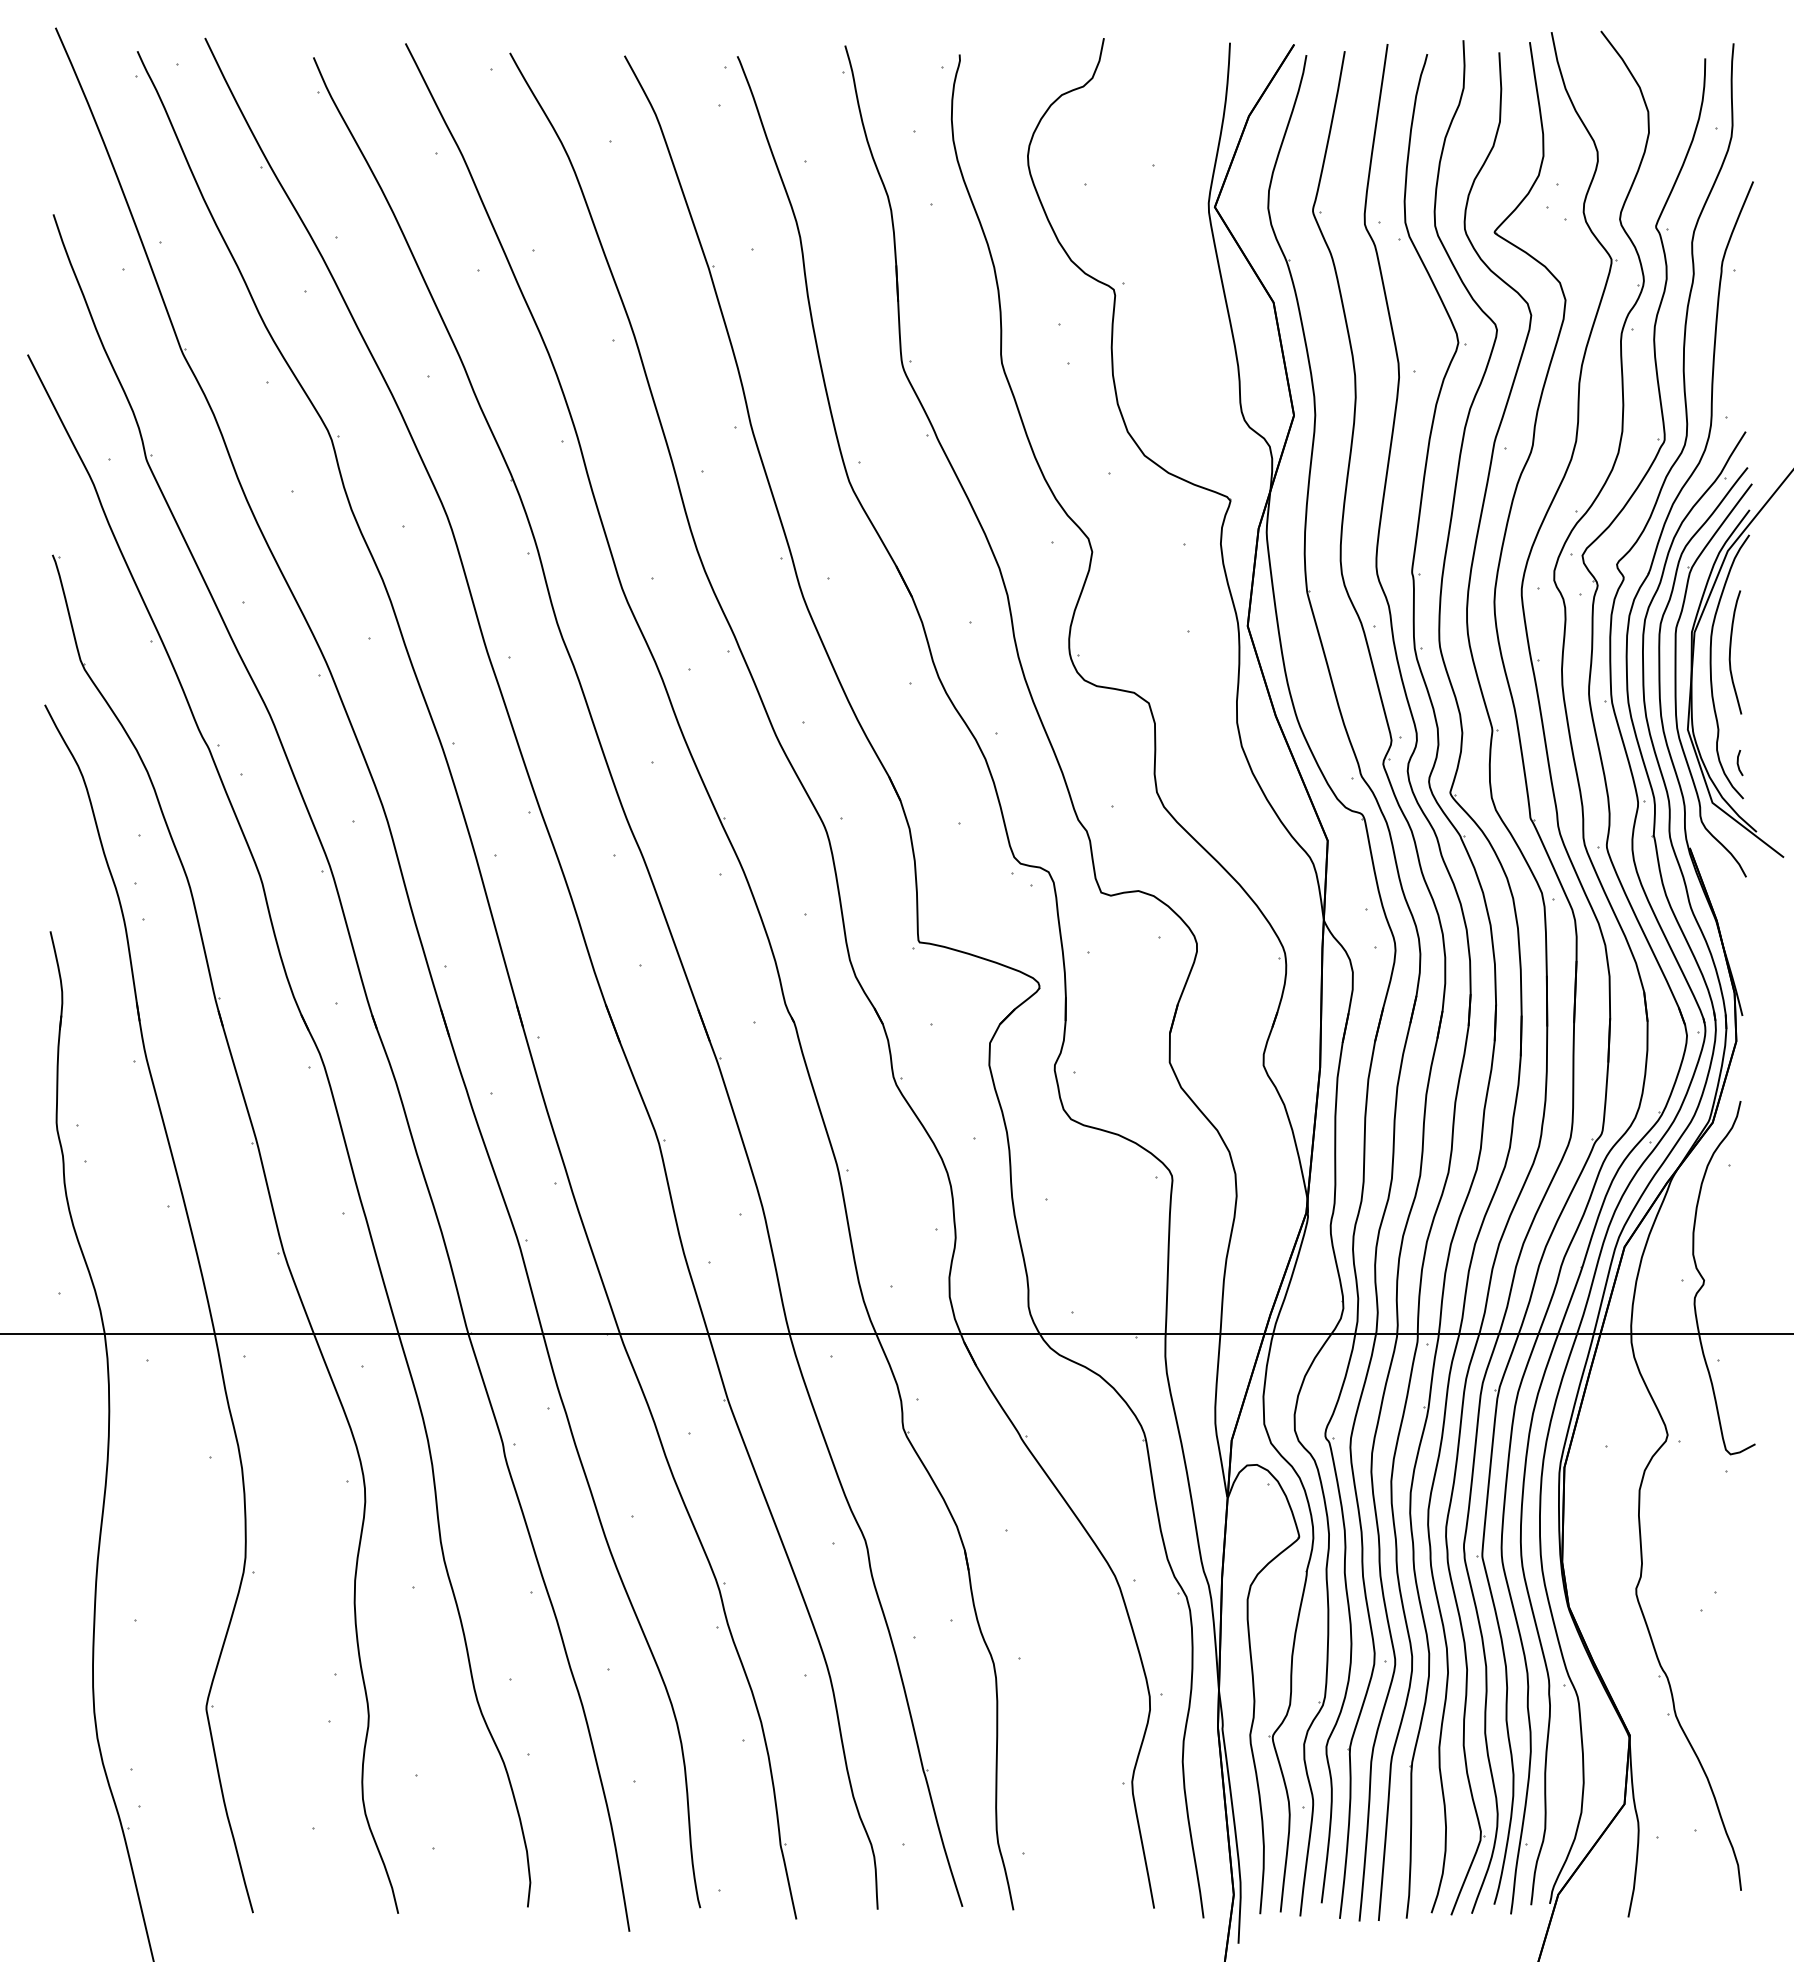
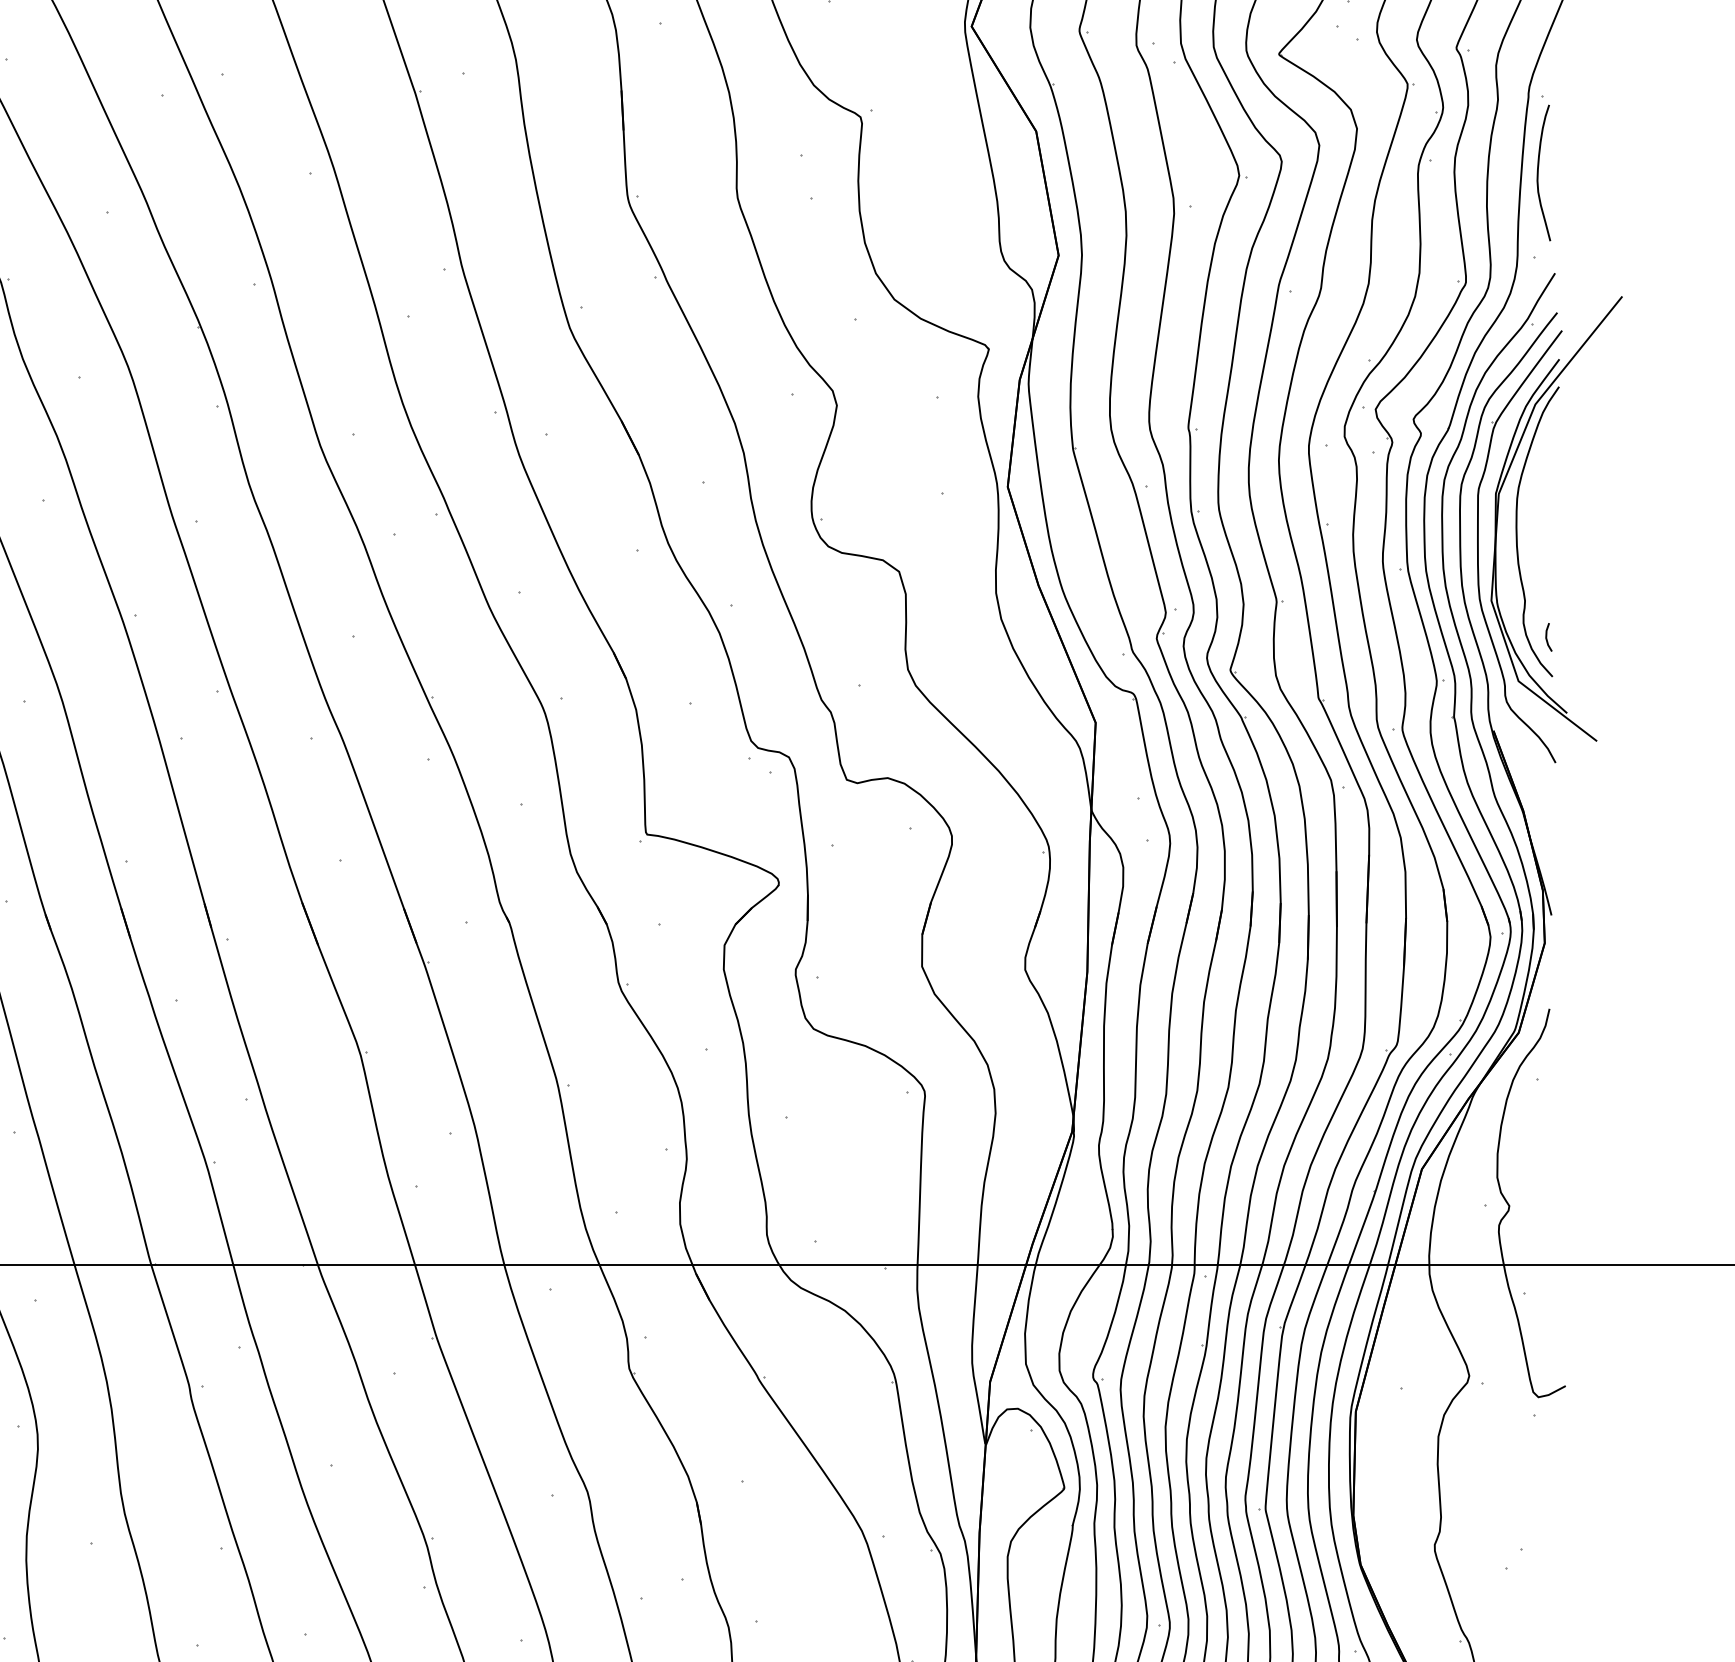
curve: (1730, 652) -> (1538, 173), moved

